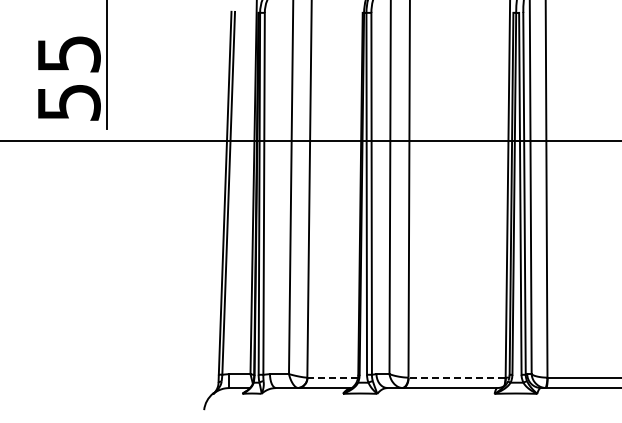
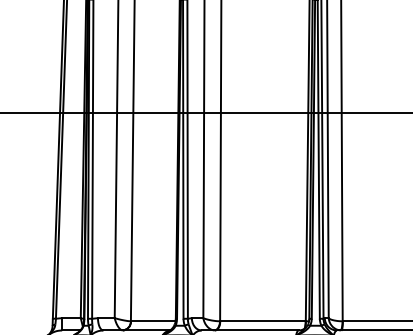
line: (332, 377) -> (153, 321), dashed -> solid
line: (456, 377) -> (262, 321), dashed -> solid

